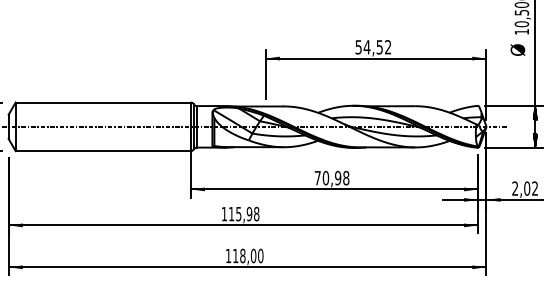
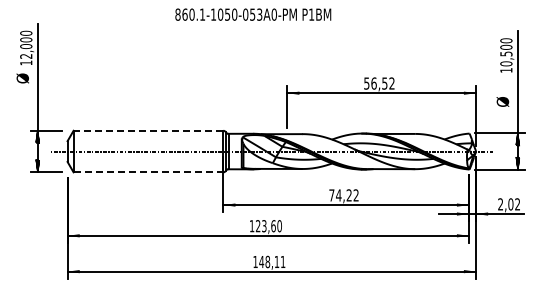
text: (366, 47) -> (373, 83), 54,52 -> 56,52
text: (517, 49) -> (502, 101), moved
line: (103, 102) -> (148, 130), solid -> dashed
line: (103, 151) -> (148, 172), solid -> dashed
text: (336, 178) -> (347, 195), 70,98 -> 74,22
text: (243, 214) -> (268, 226), 115,98 -> 123,60
text: (248, 255) -> (272, 261), 118,00 -> 148,11

